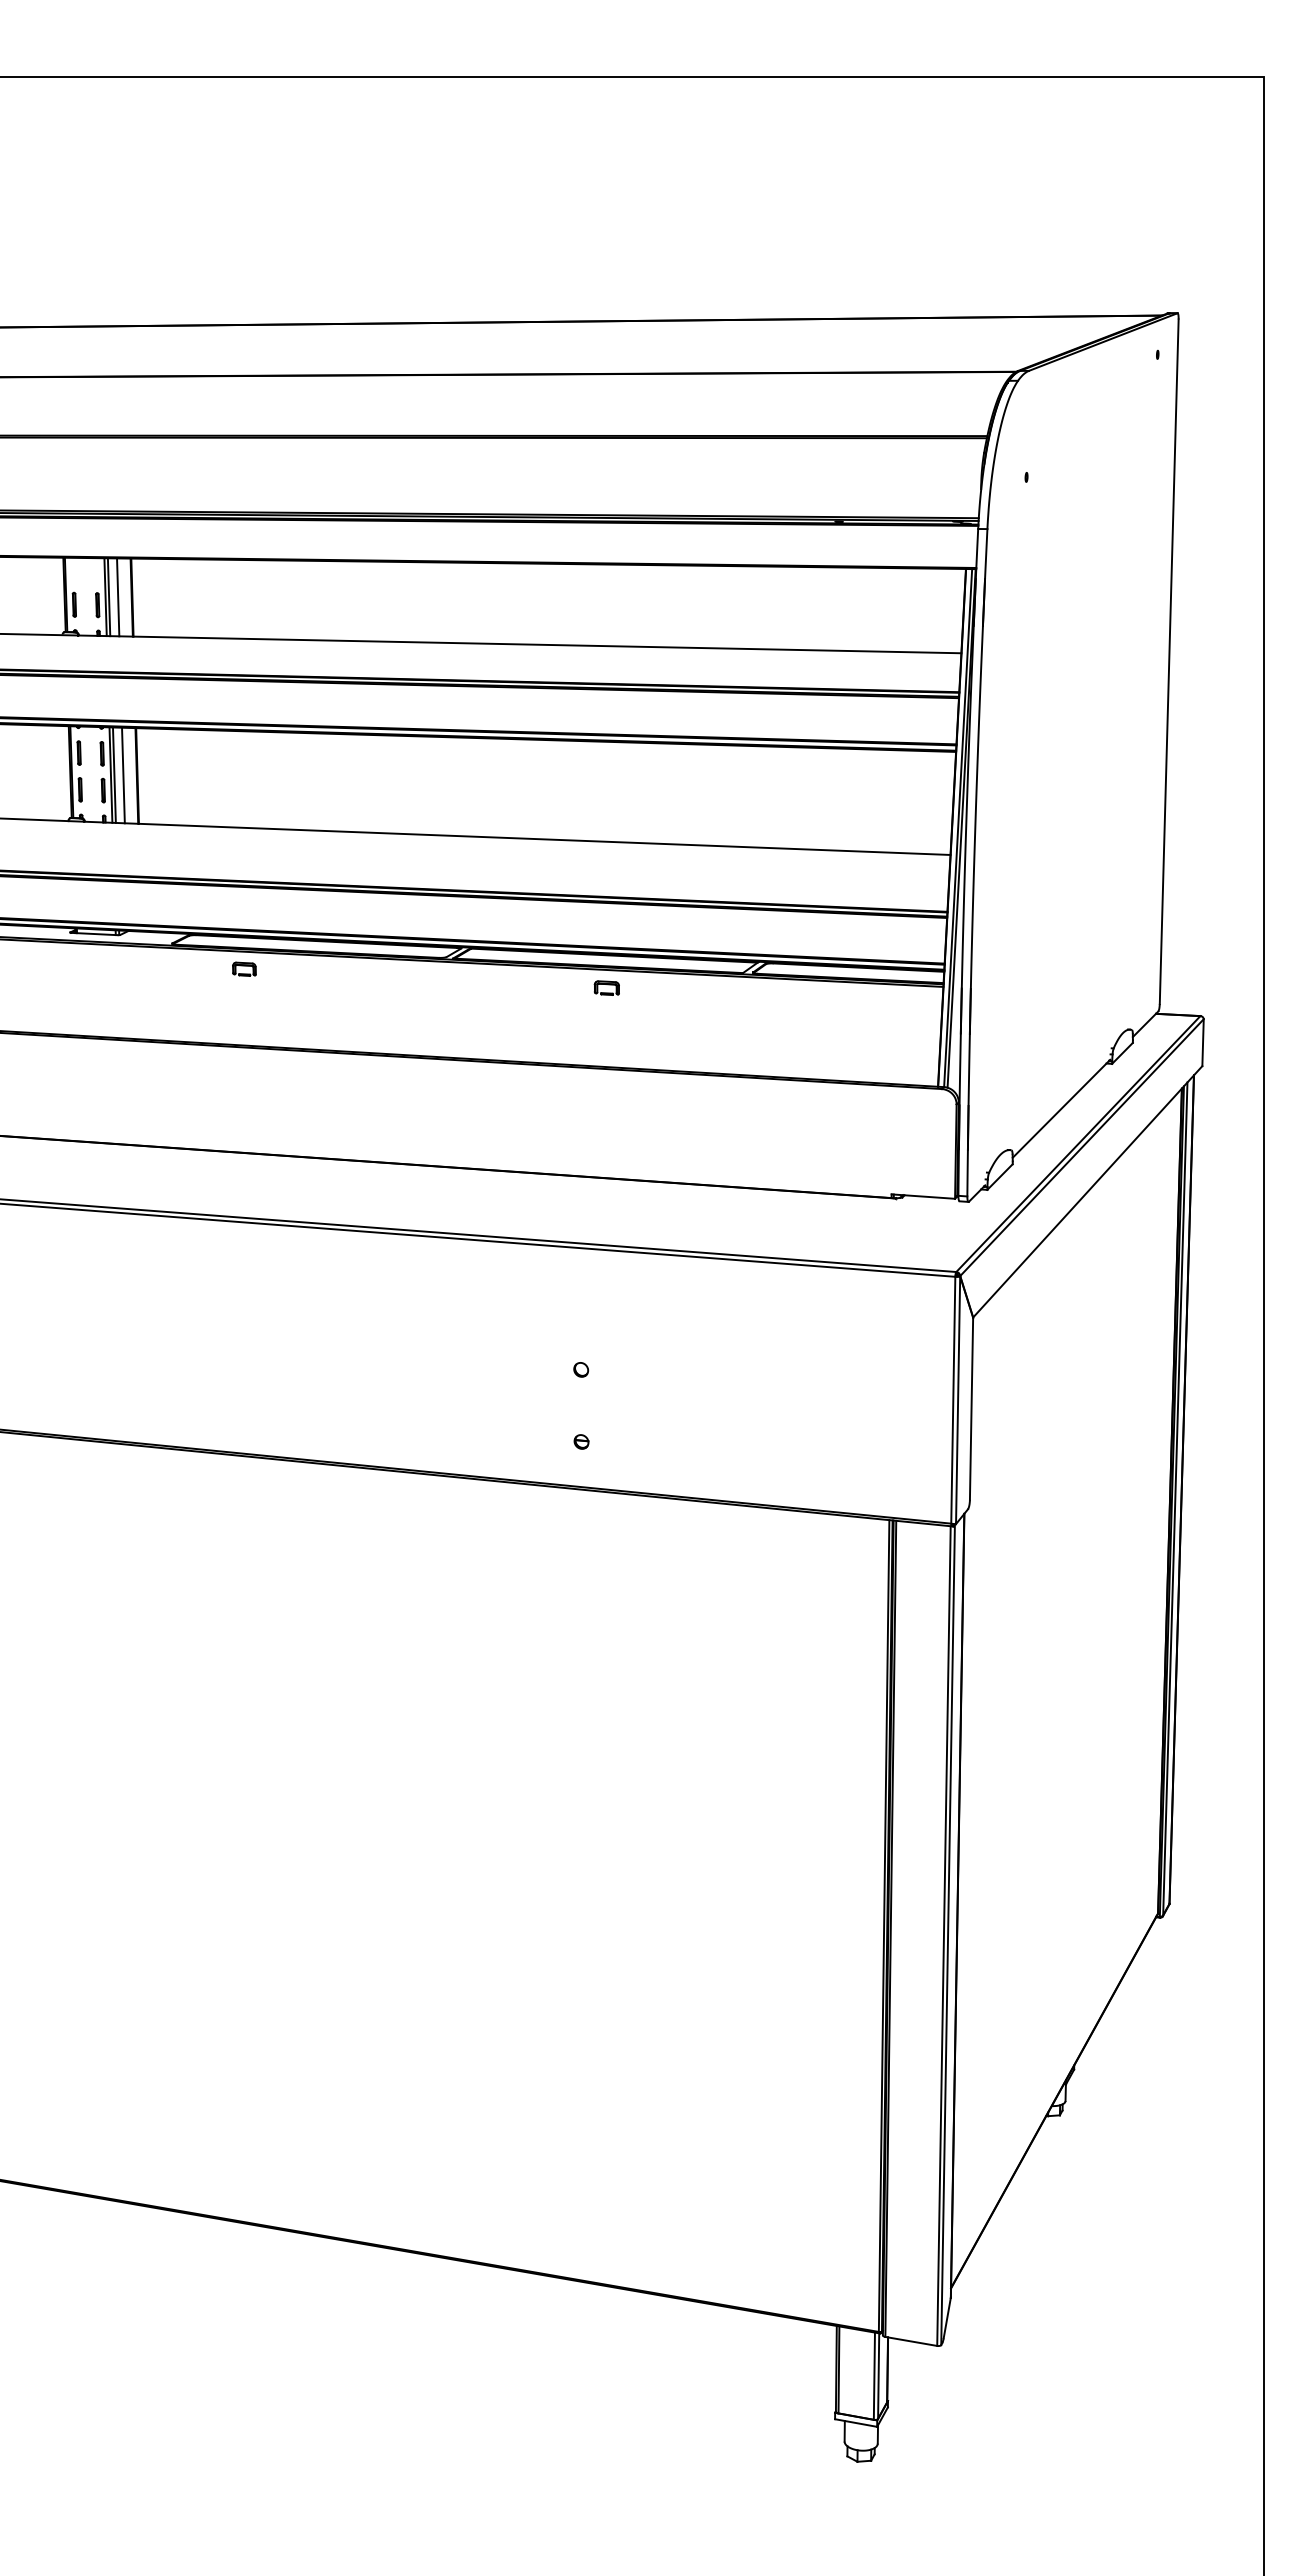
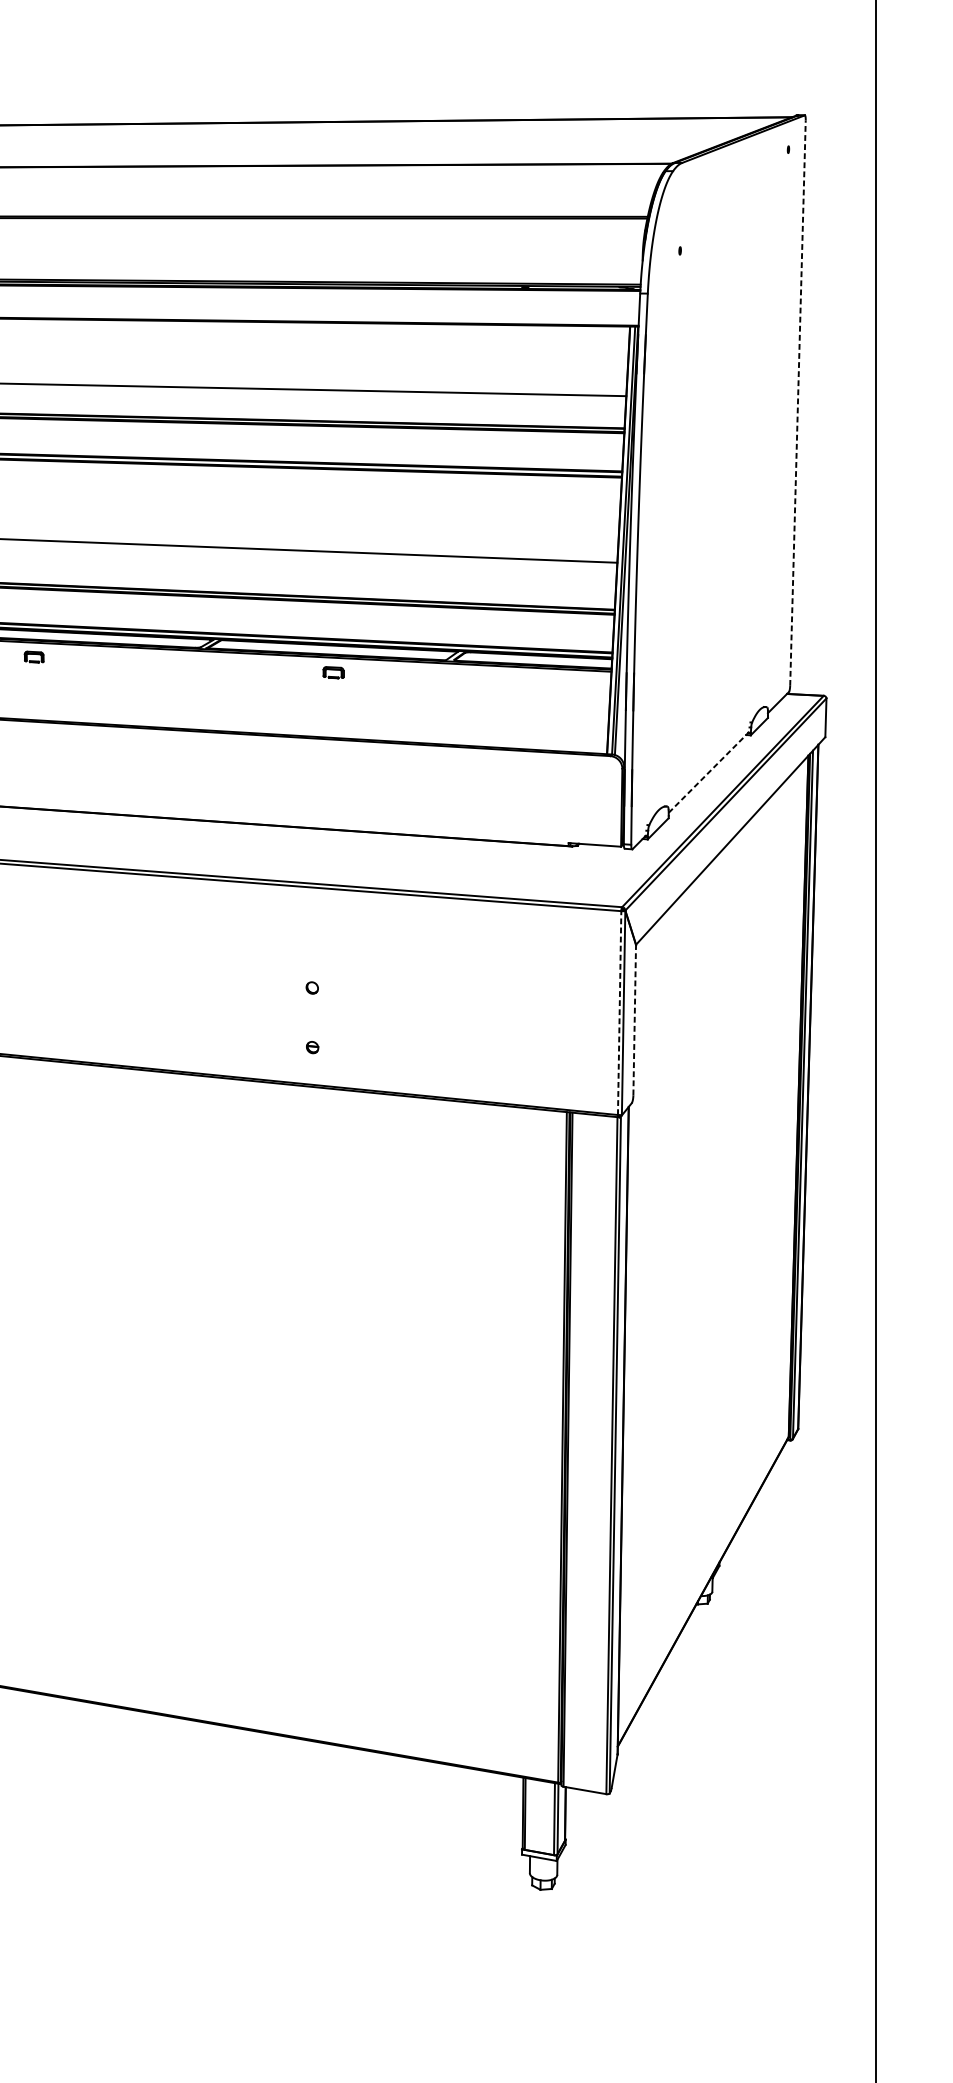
line: (1169, 661) -> (798, 402), solid -> dashed
line: (1061, 1108) -> (709, 772), solid -> dashed
line: (953, 1399) -> (619, 1012), solid -> dashed
line: (971, 1408) -> (634, 1019), solid -> dashed

